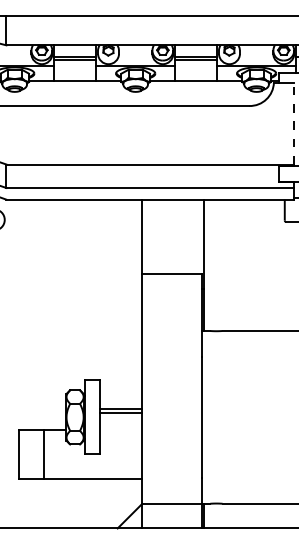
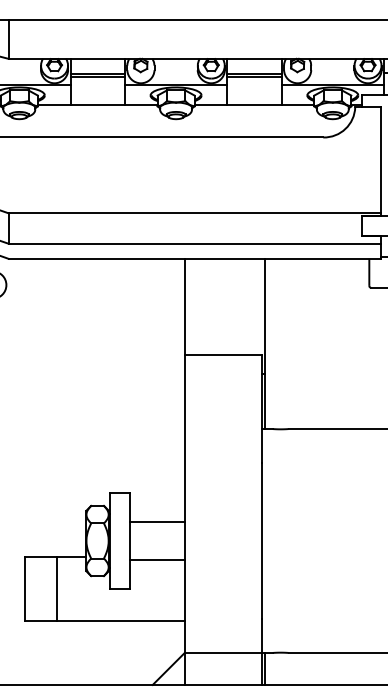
line: (293, 123) -> (380, 159), dashed -> solid
line: (120, 409) -> (156, 560), moved
line: (120, 413) -> (156, 521), moved

